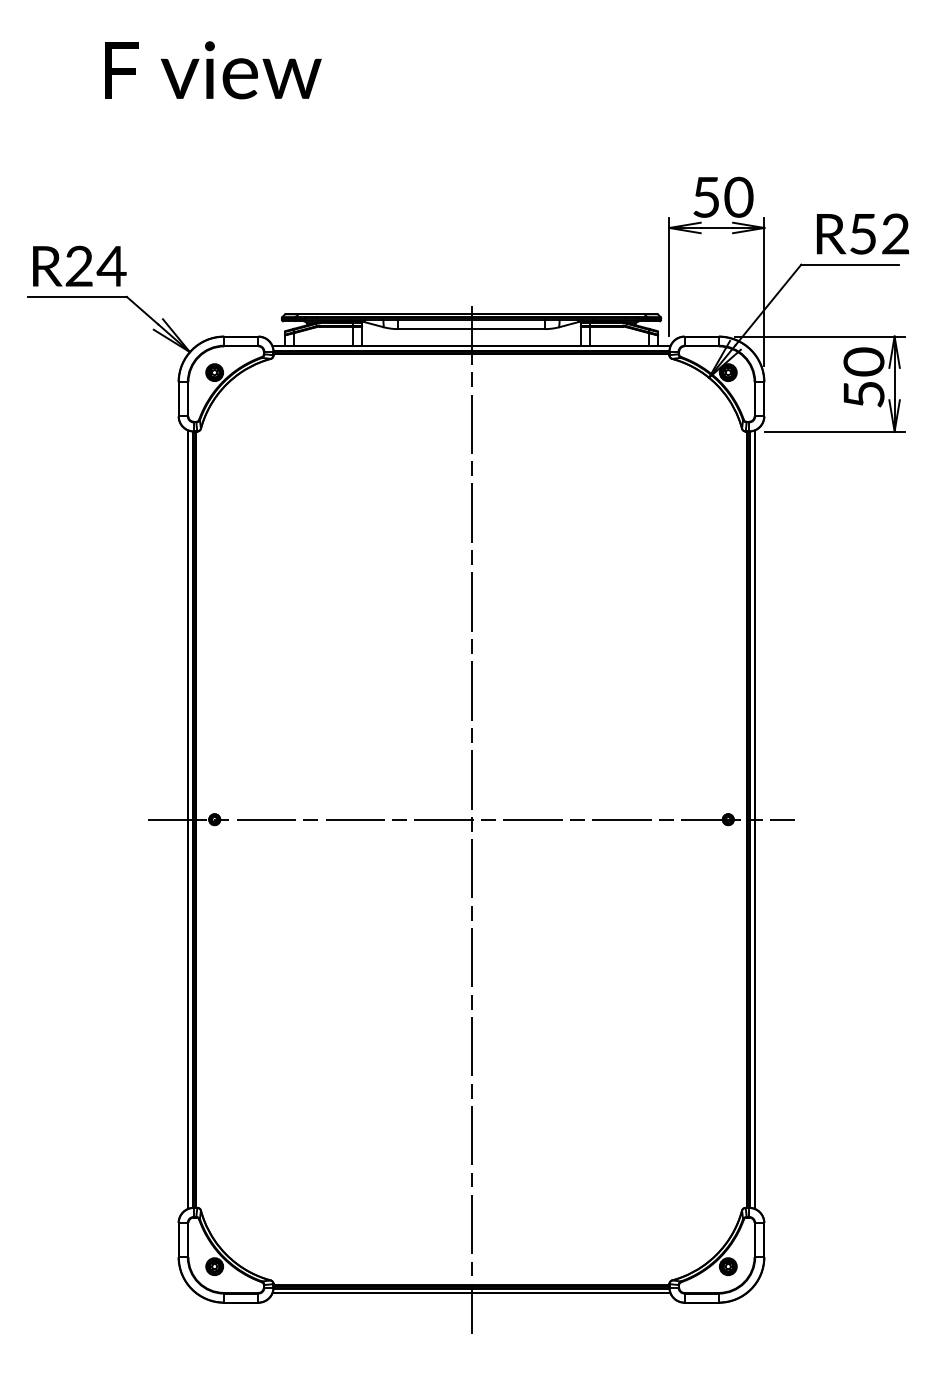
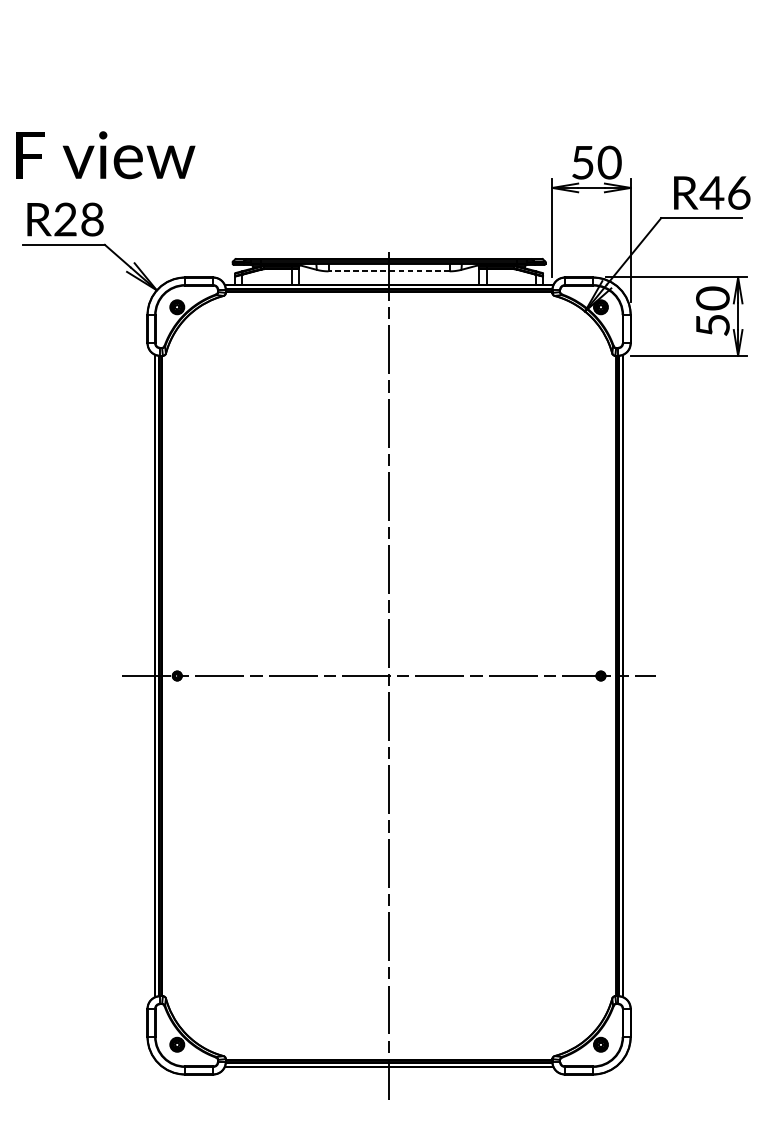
text: (213, 70) -> (106, 155), moved
text: (878, 233) -> (724, 192), R52 -> R46
text: (111, 265) -> (92, 218), R24 -> R28
line: (471, 329) -> (389, 271), solid -> dashed

